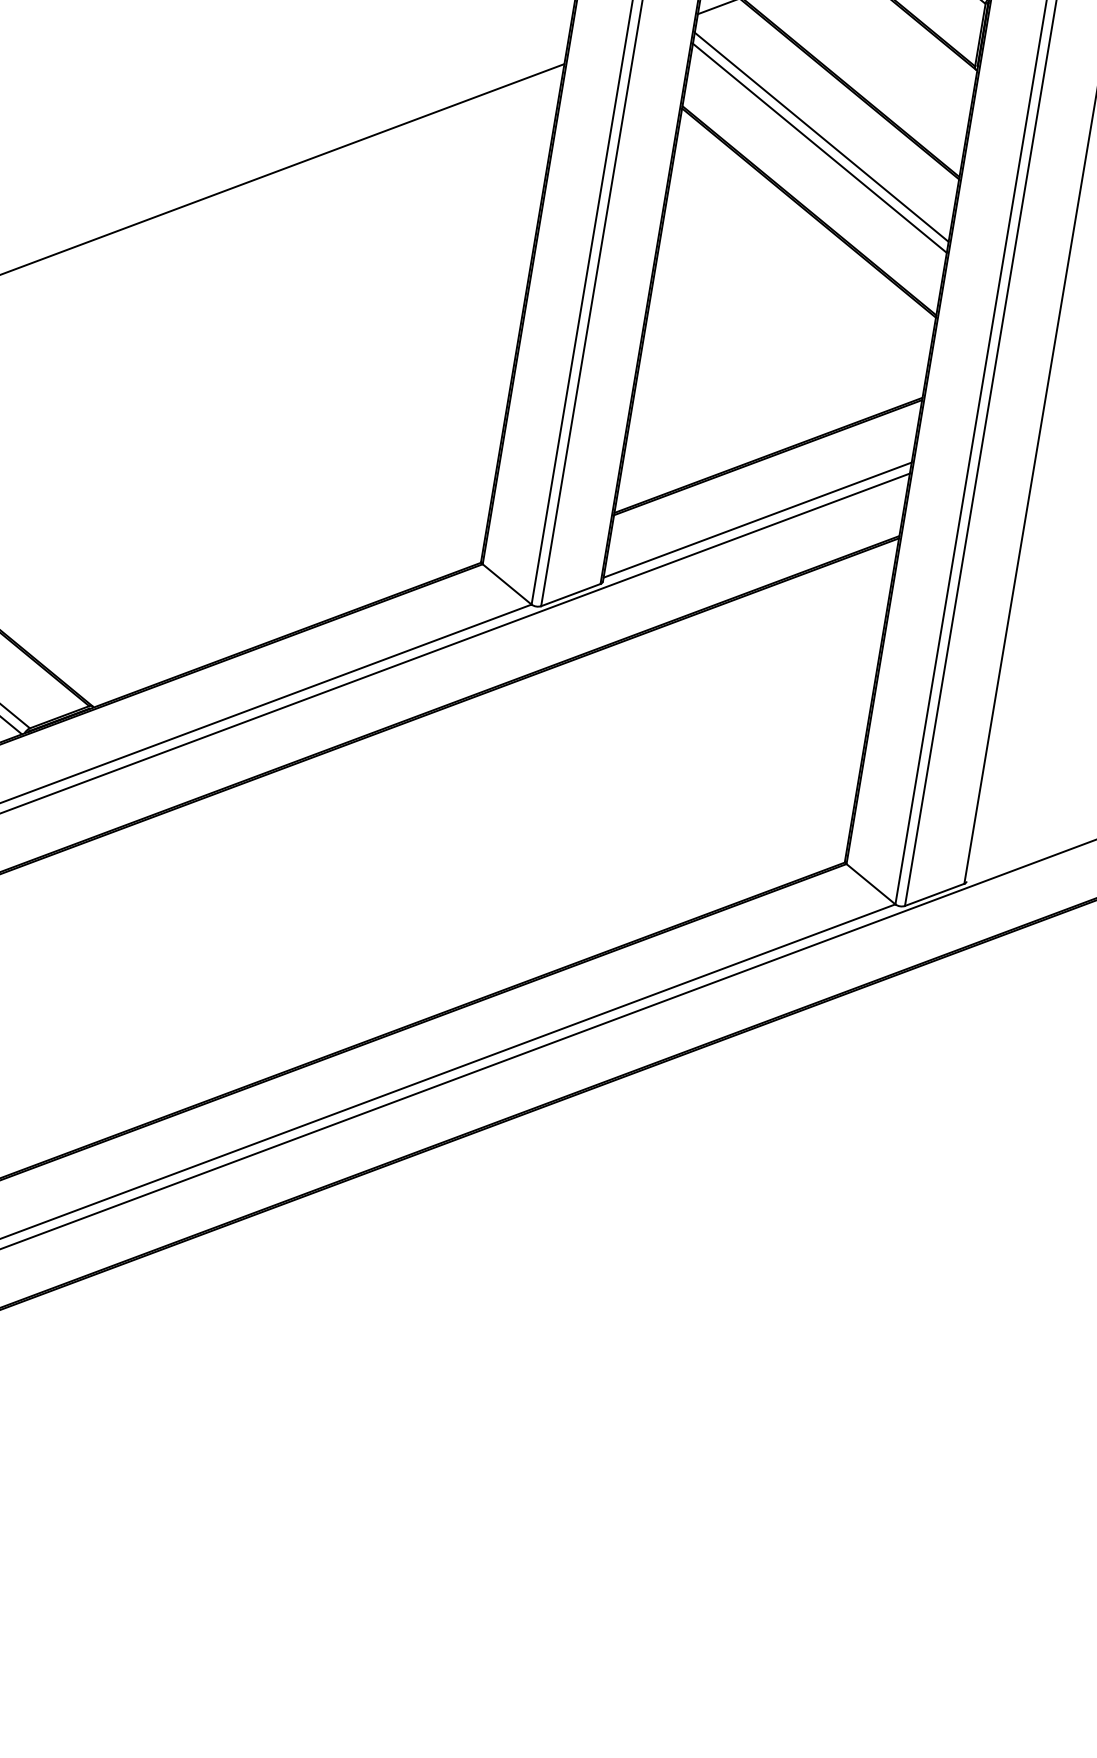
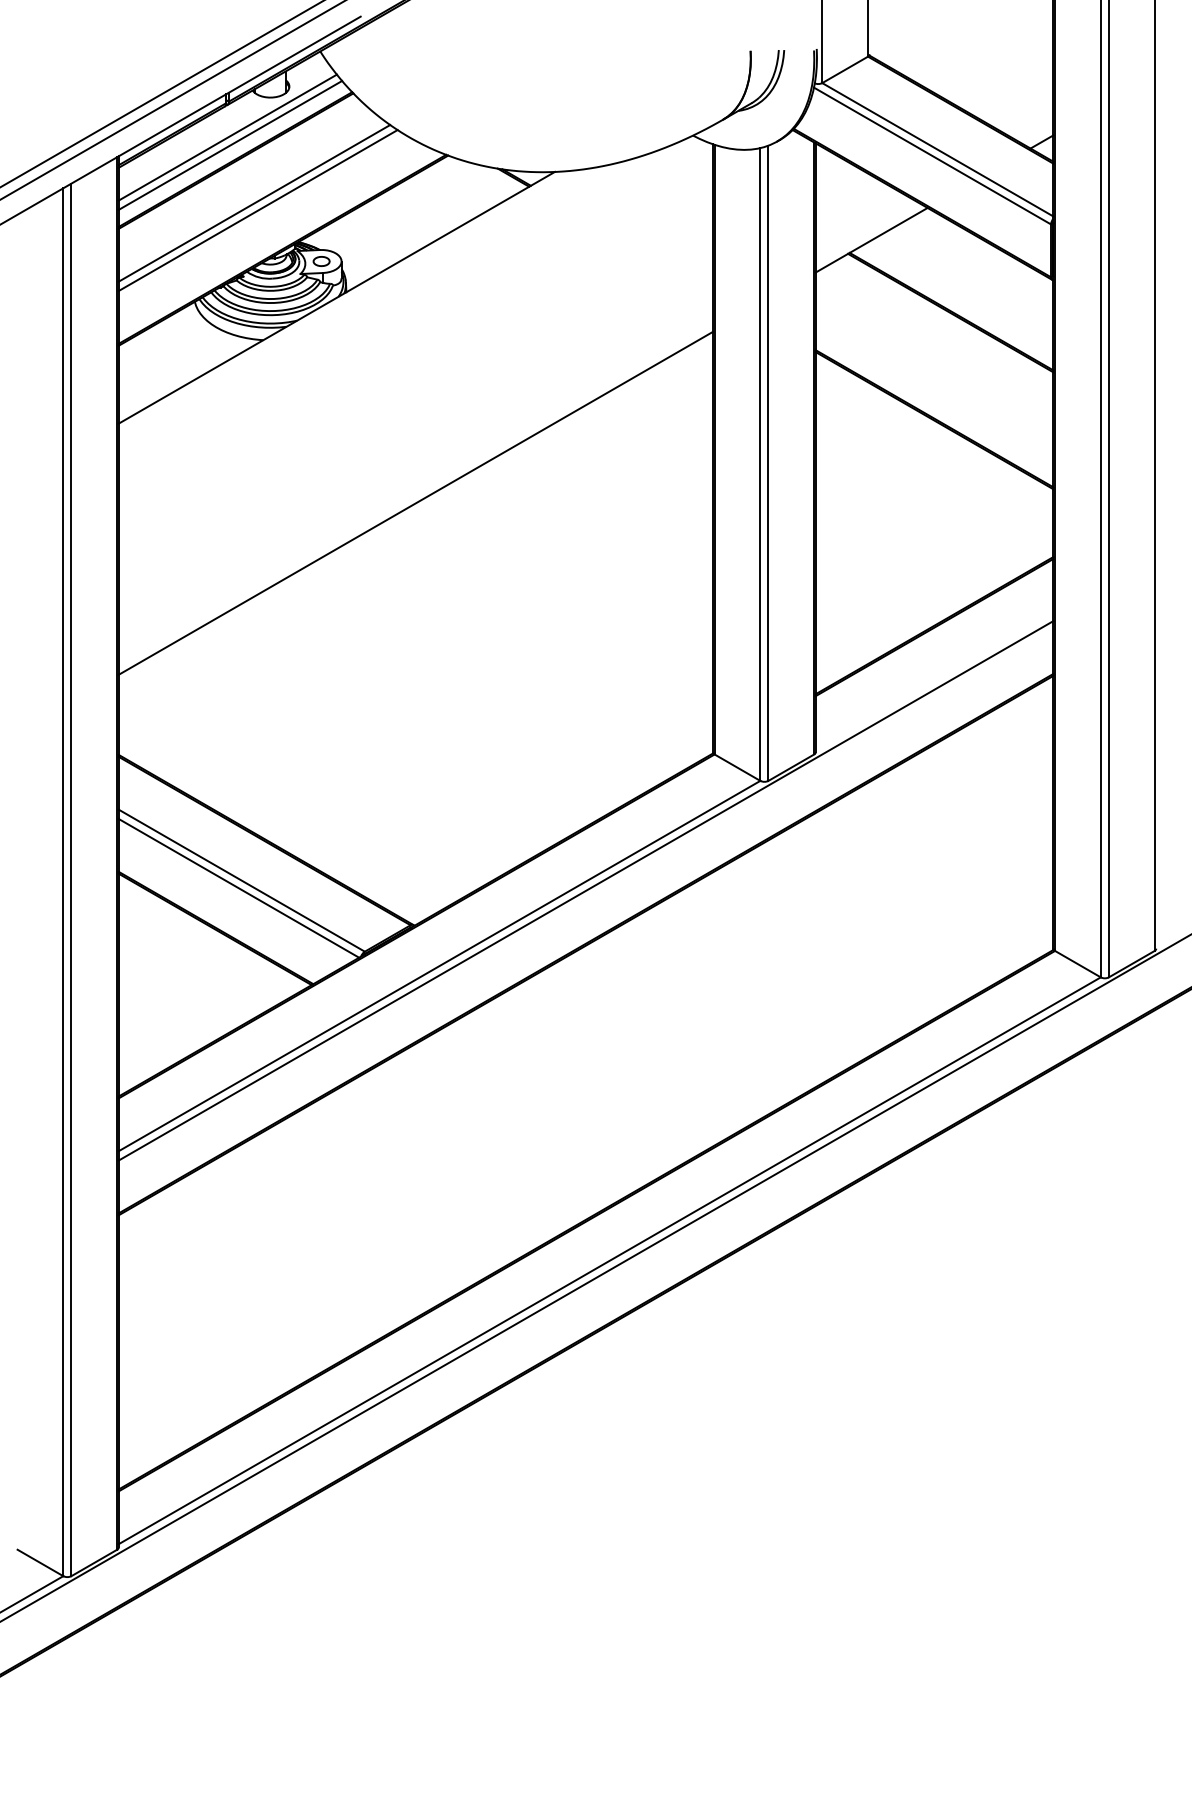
line: (821, 137) -> (934, 356), removed
line: (819, 147) -> (934, 365), removed
line: (757, 519) -> (934, 679), removed

